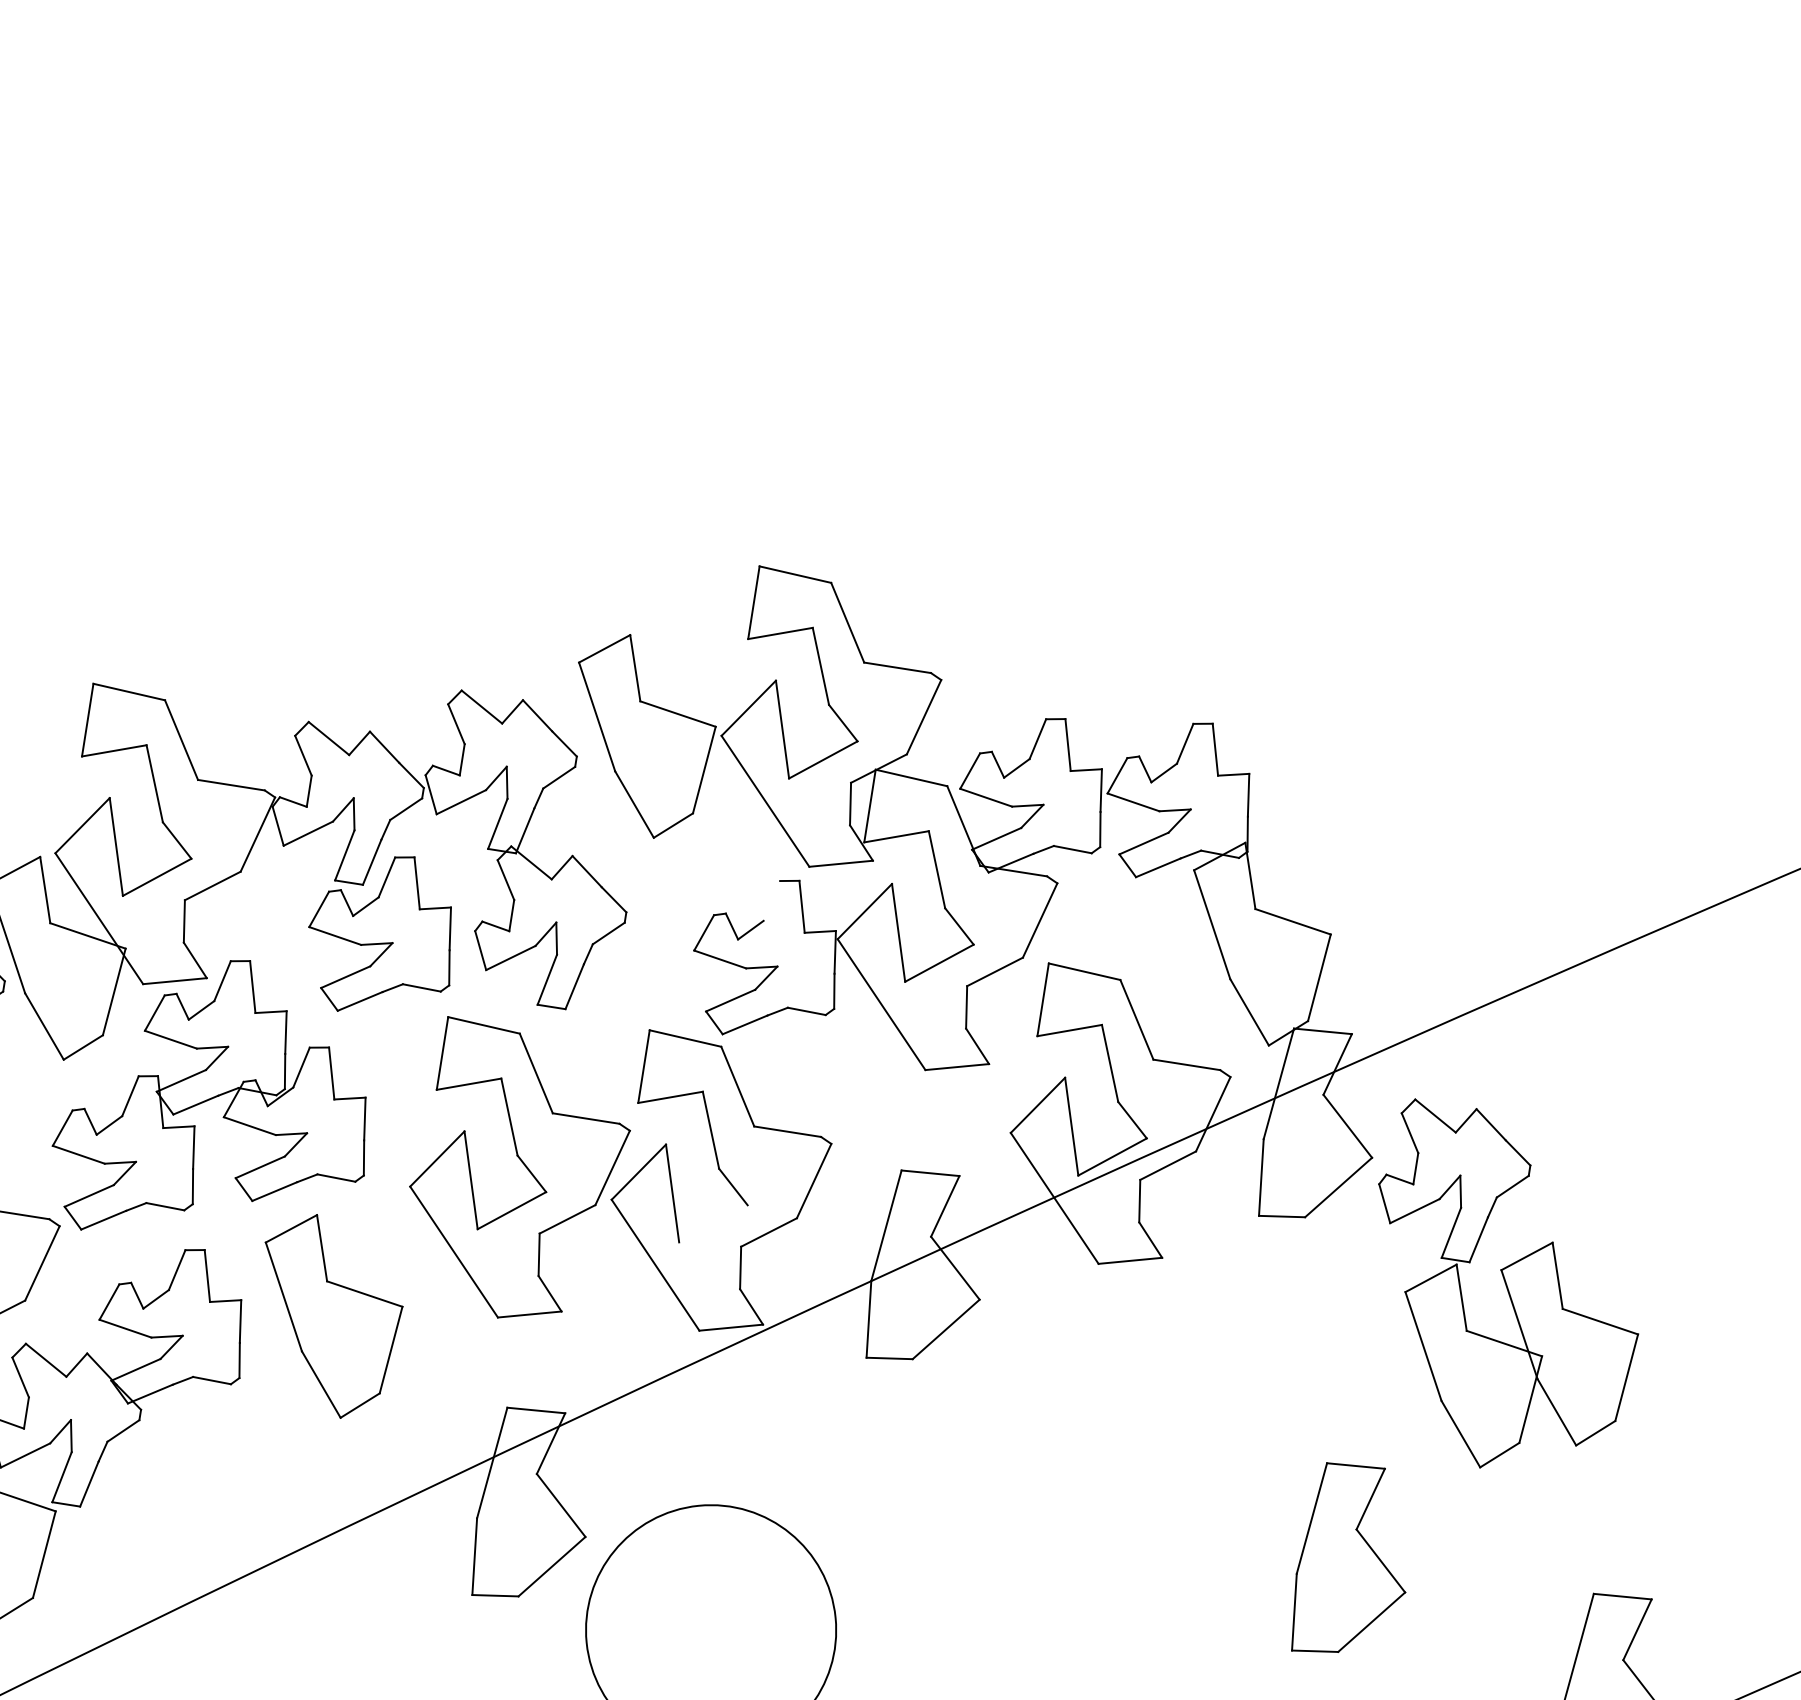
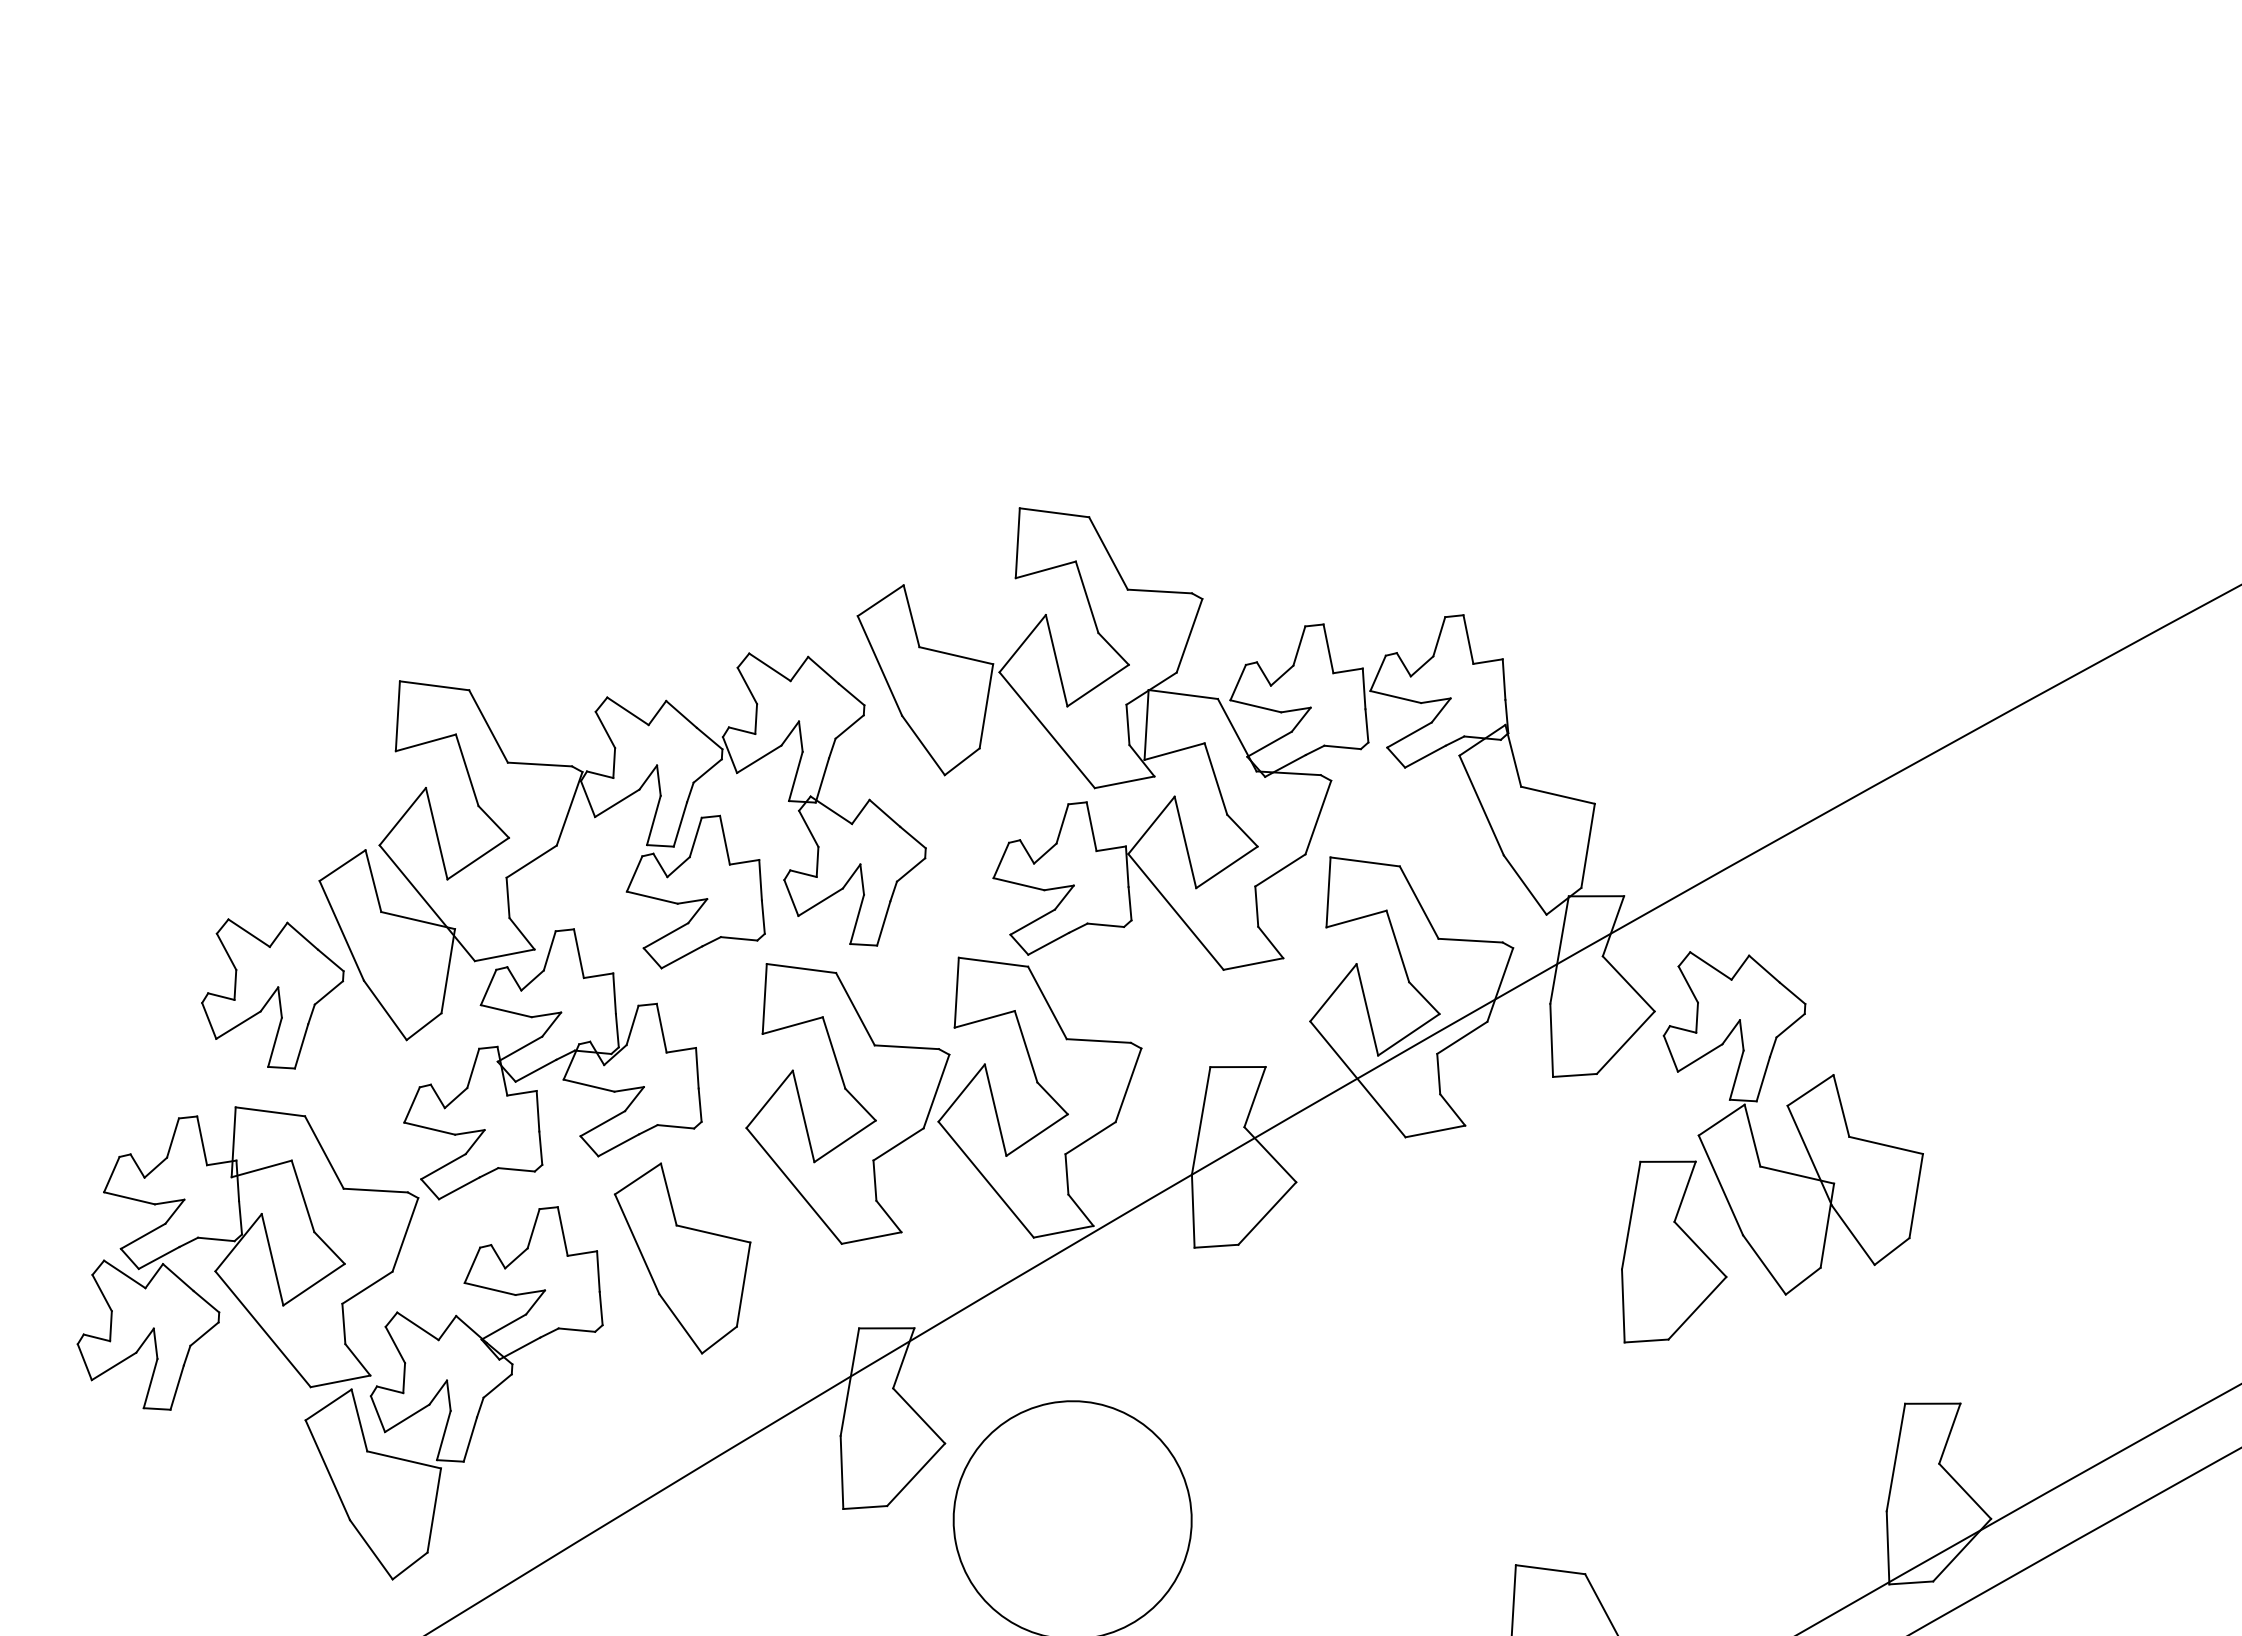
line: (771, 900) -> (1062, 823), added
line: (712, 1223) -> (1036, 1134), added
part: (1353, 1560) -> (1674, 1251), moved

